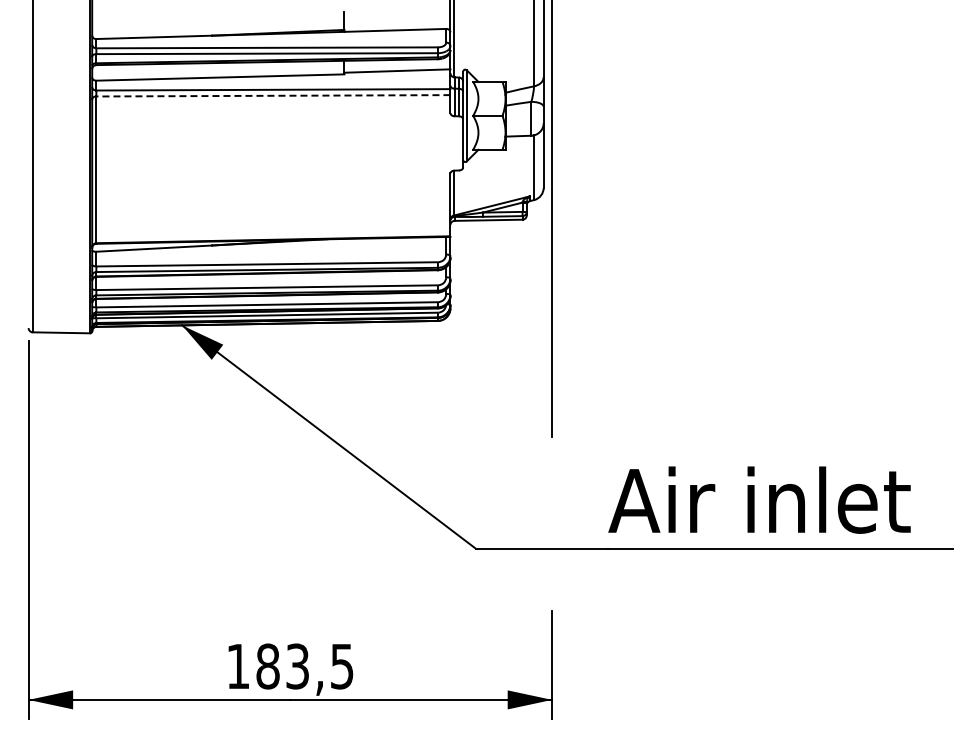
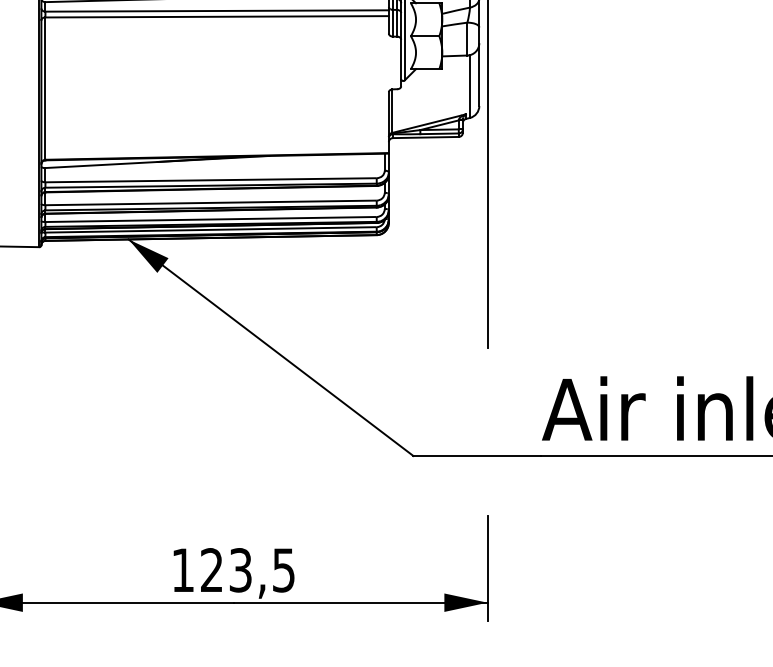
line: (272, 95) -> (216, 16), dashed -> solid
text: (267, 666) -> (211, 570), 183,5 -> 123,5

